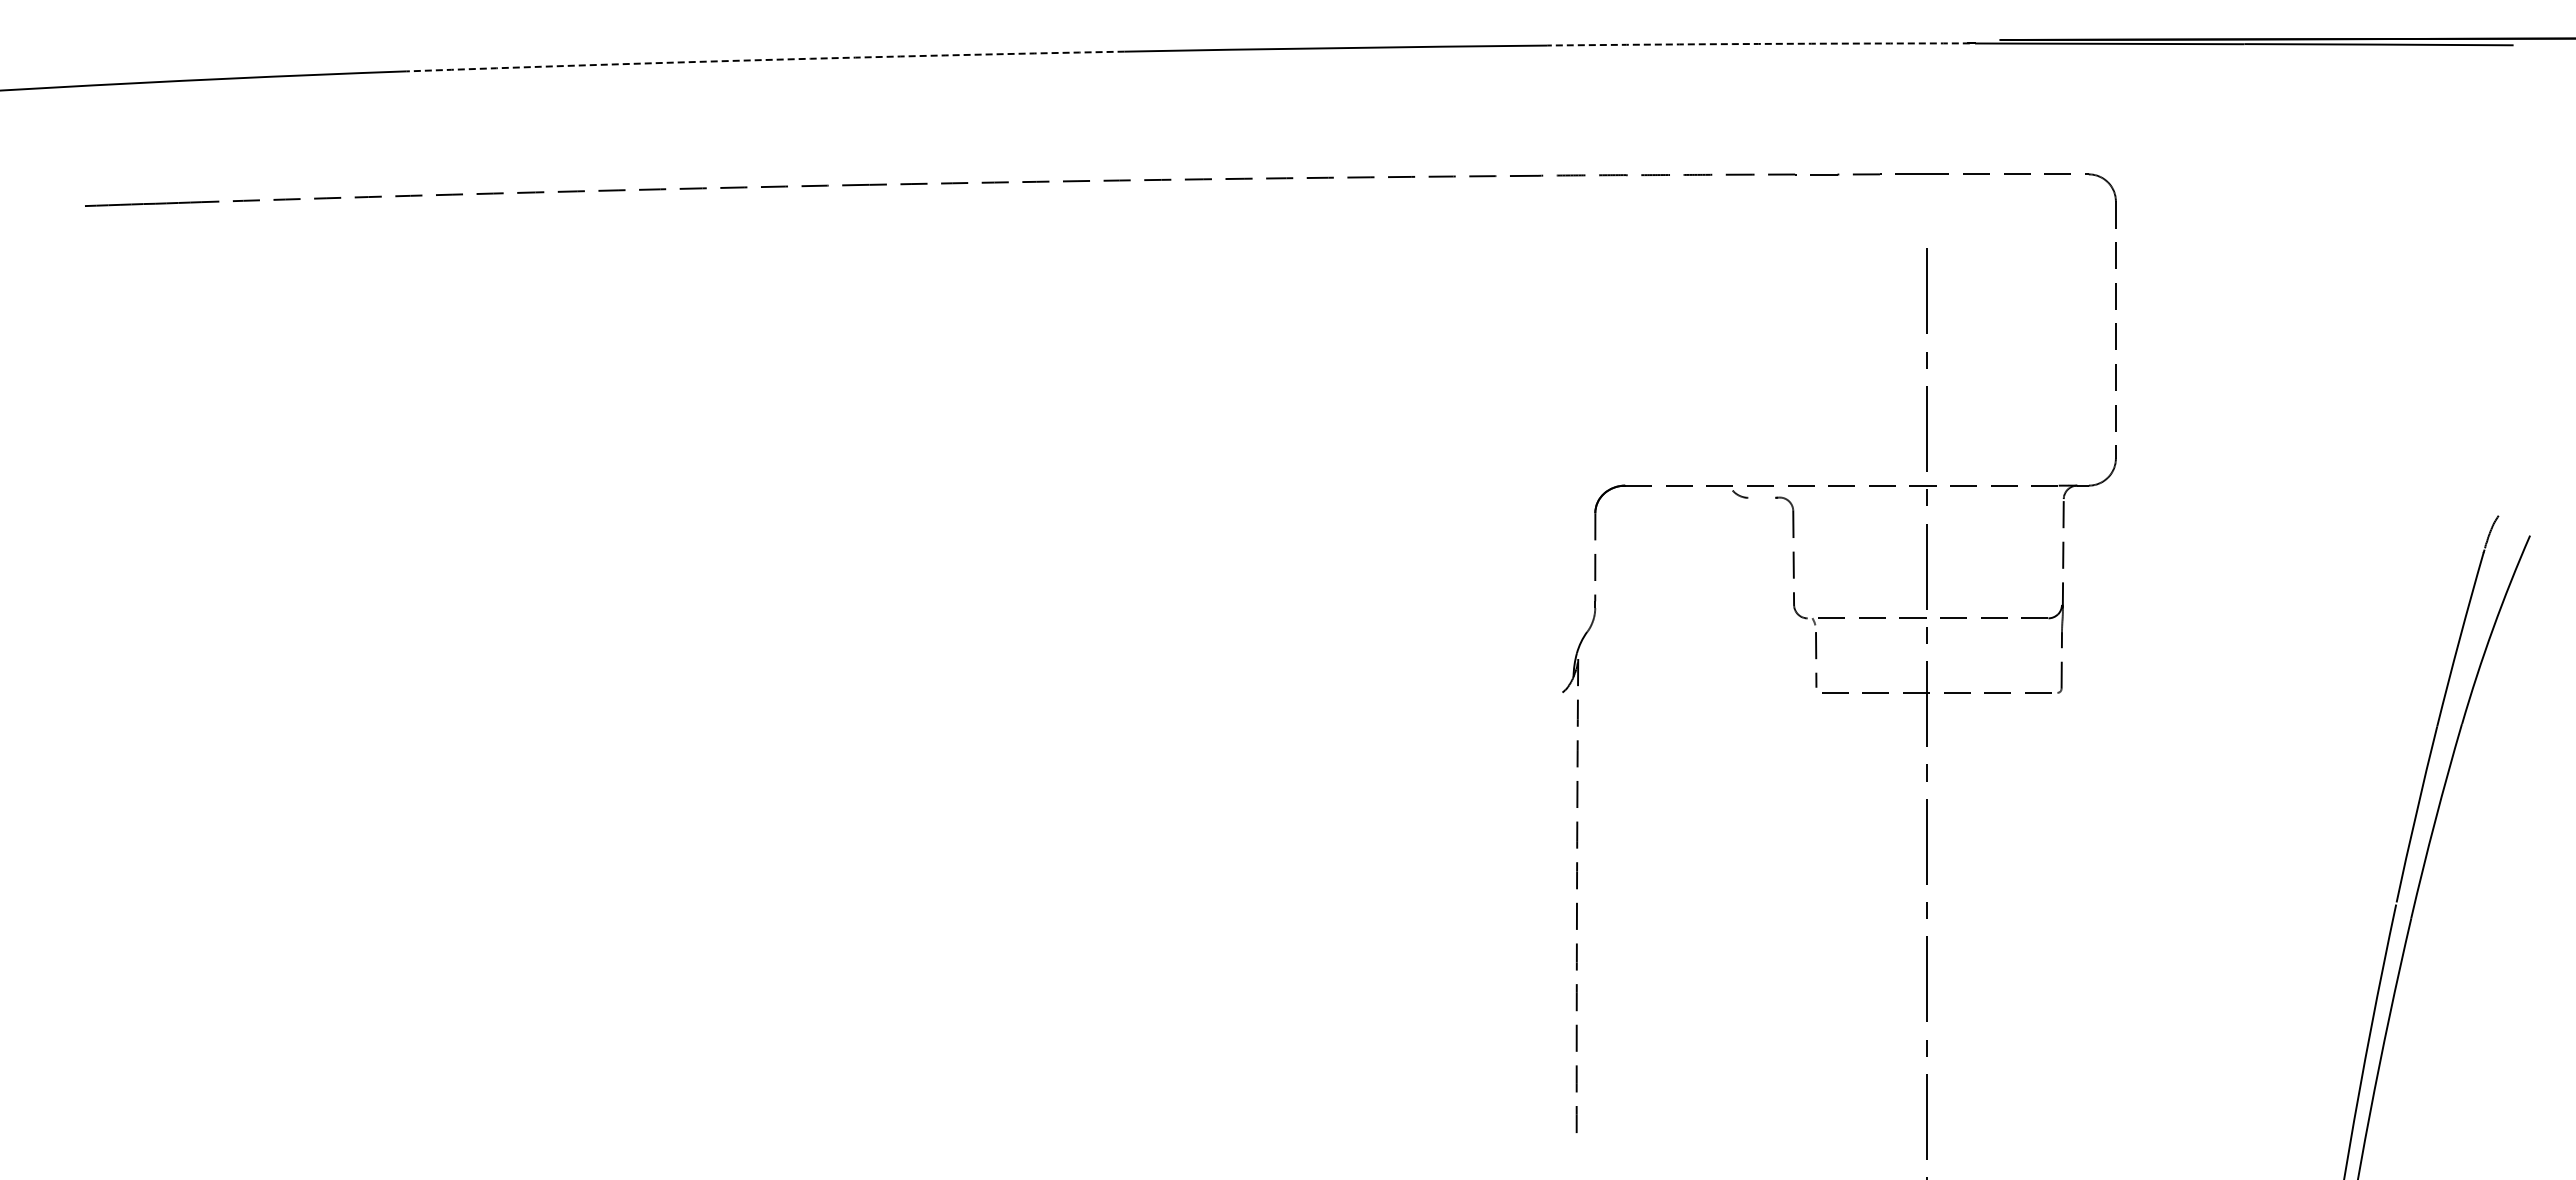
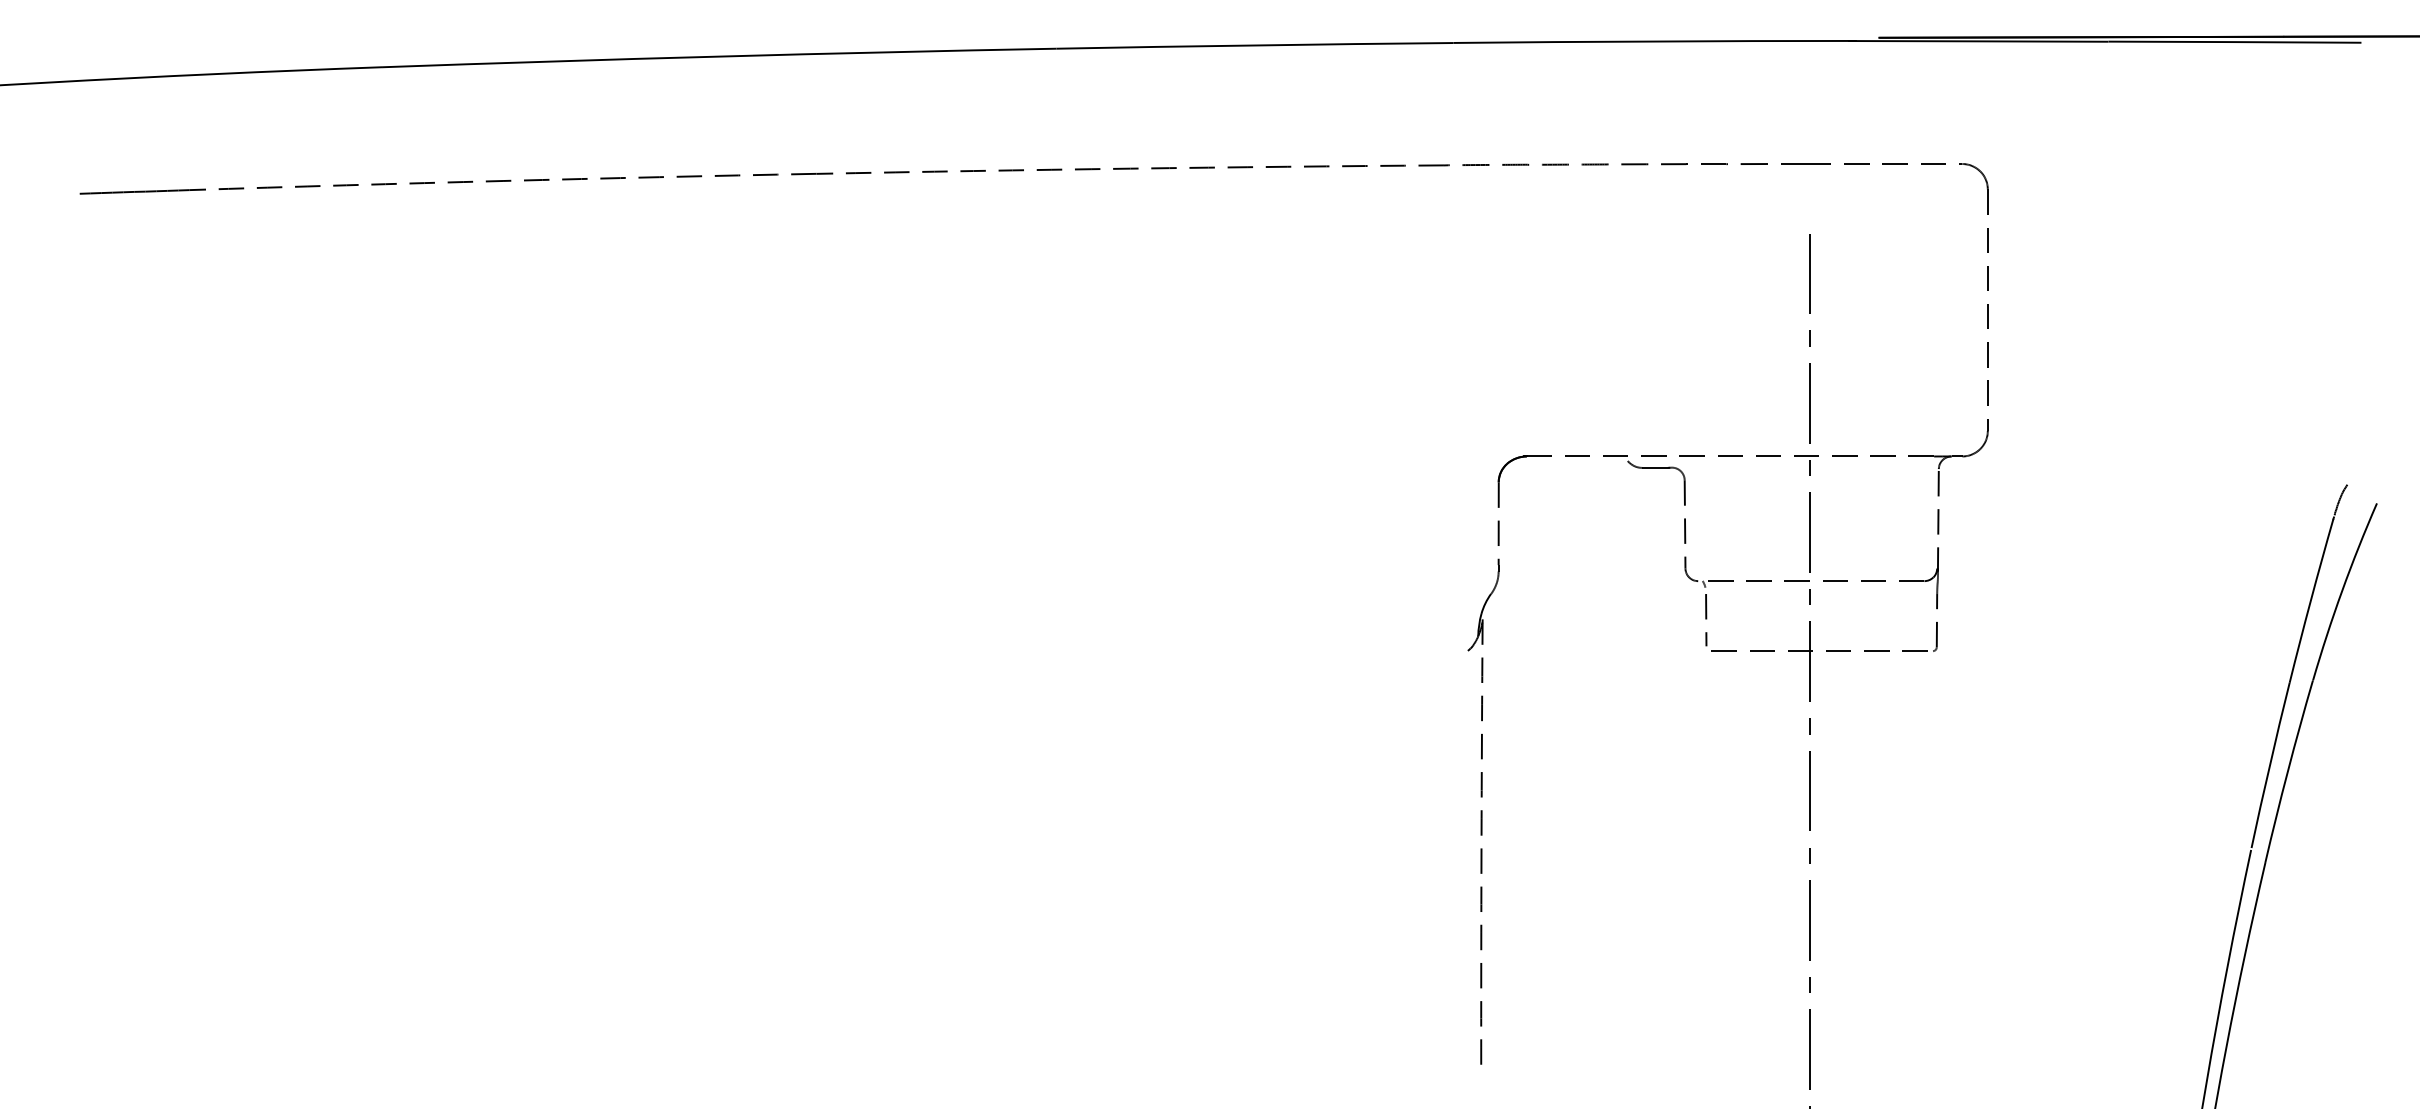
arc: (1758, 43) -> (1652, 41), dashed -> solid
arc: (765, 60) -> (719, 57), dashed -> solid
line: (1761, 497) -> (1654, 467), added

